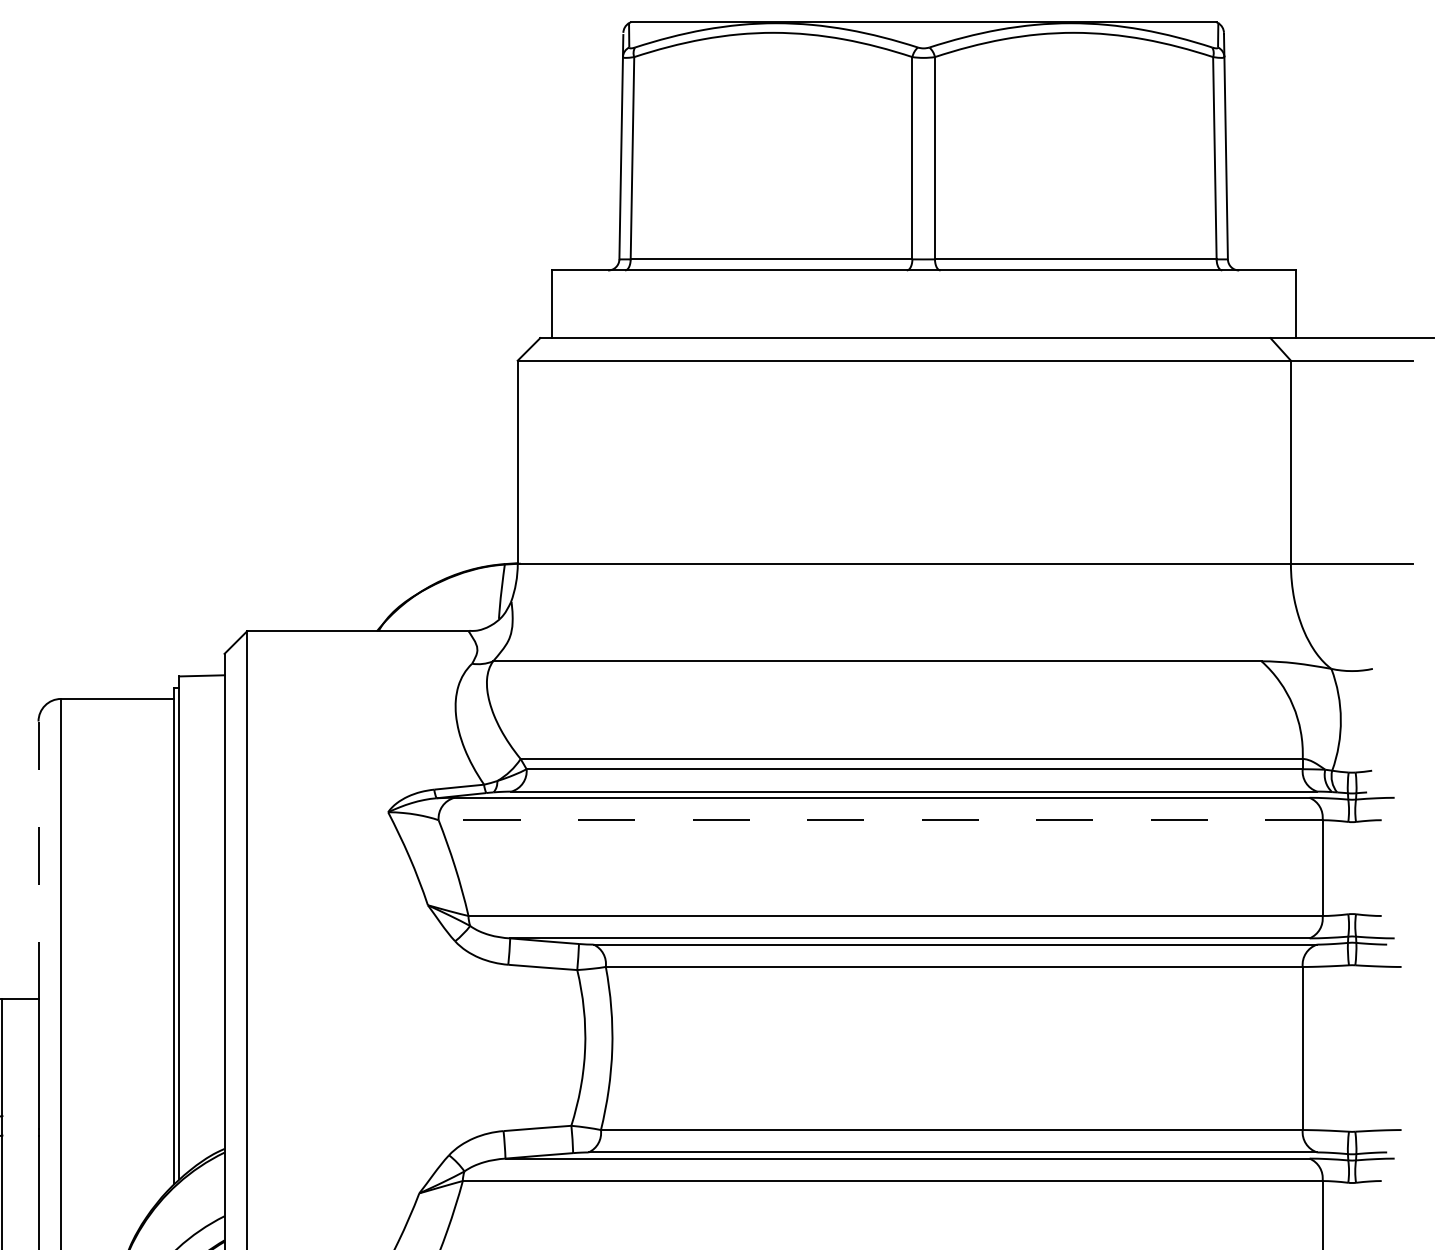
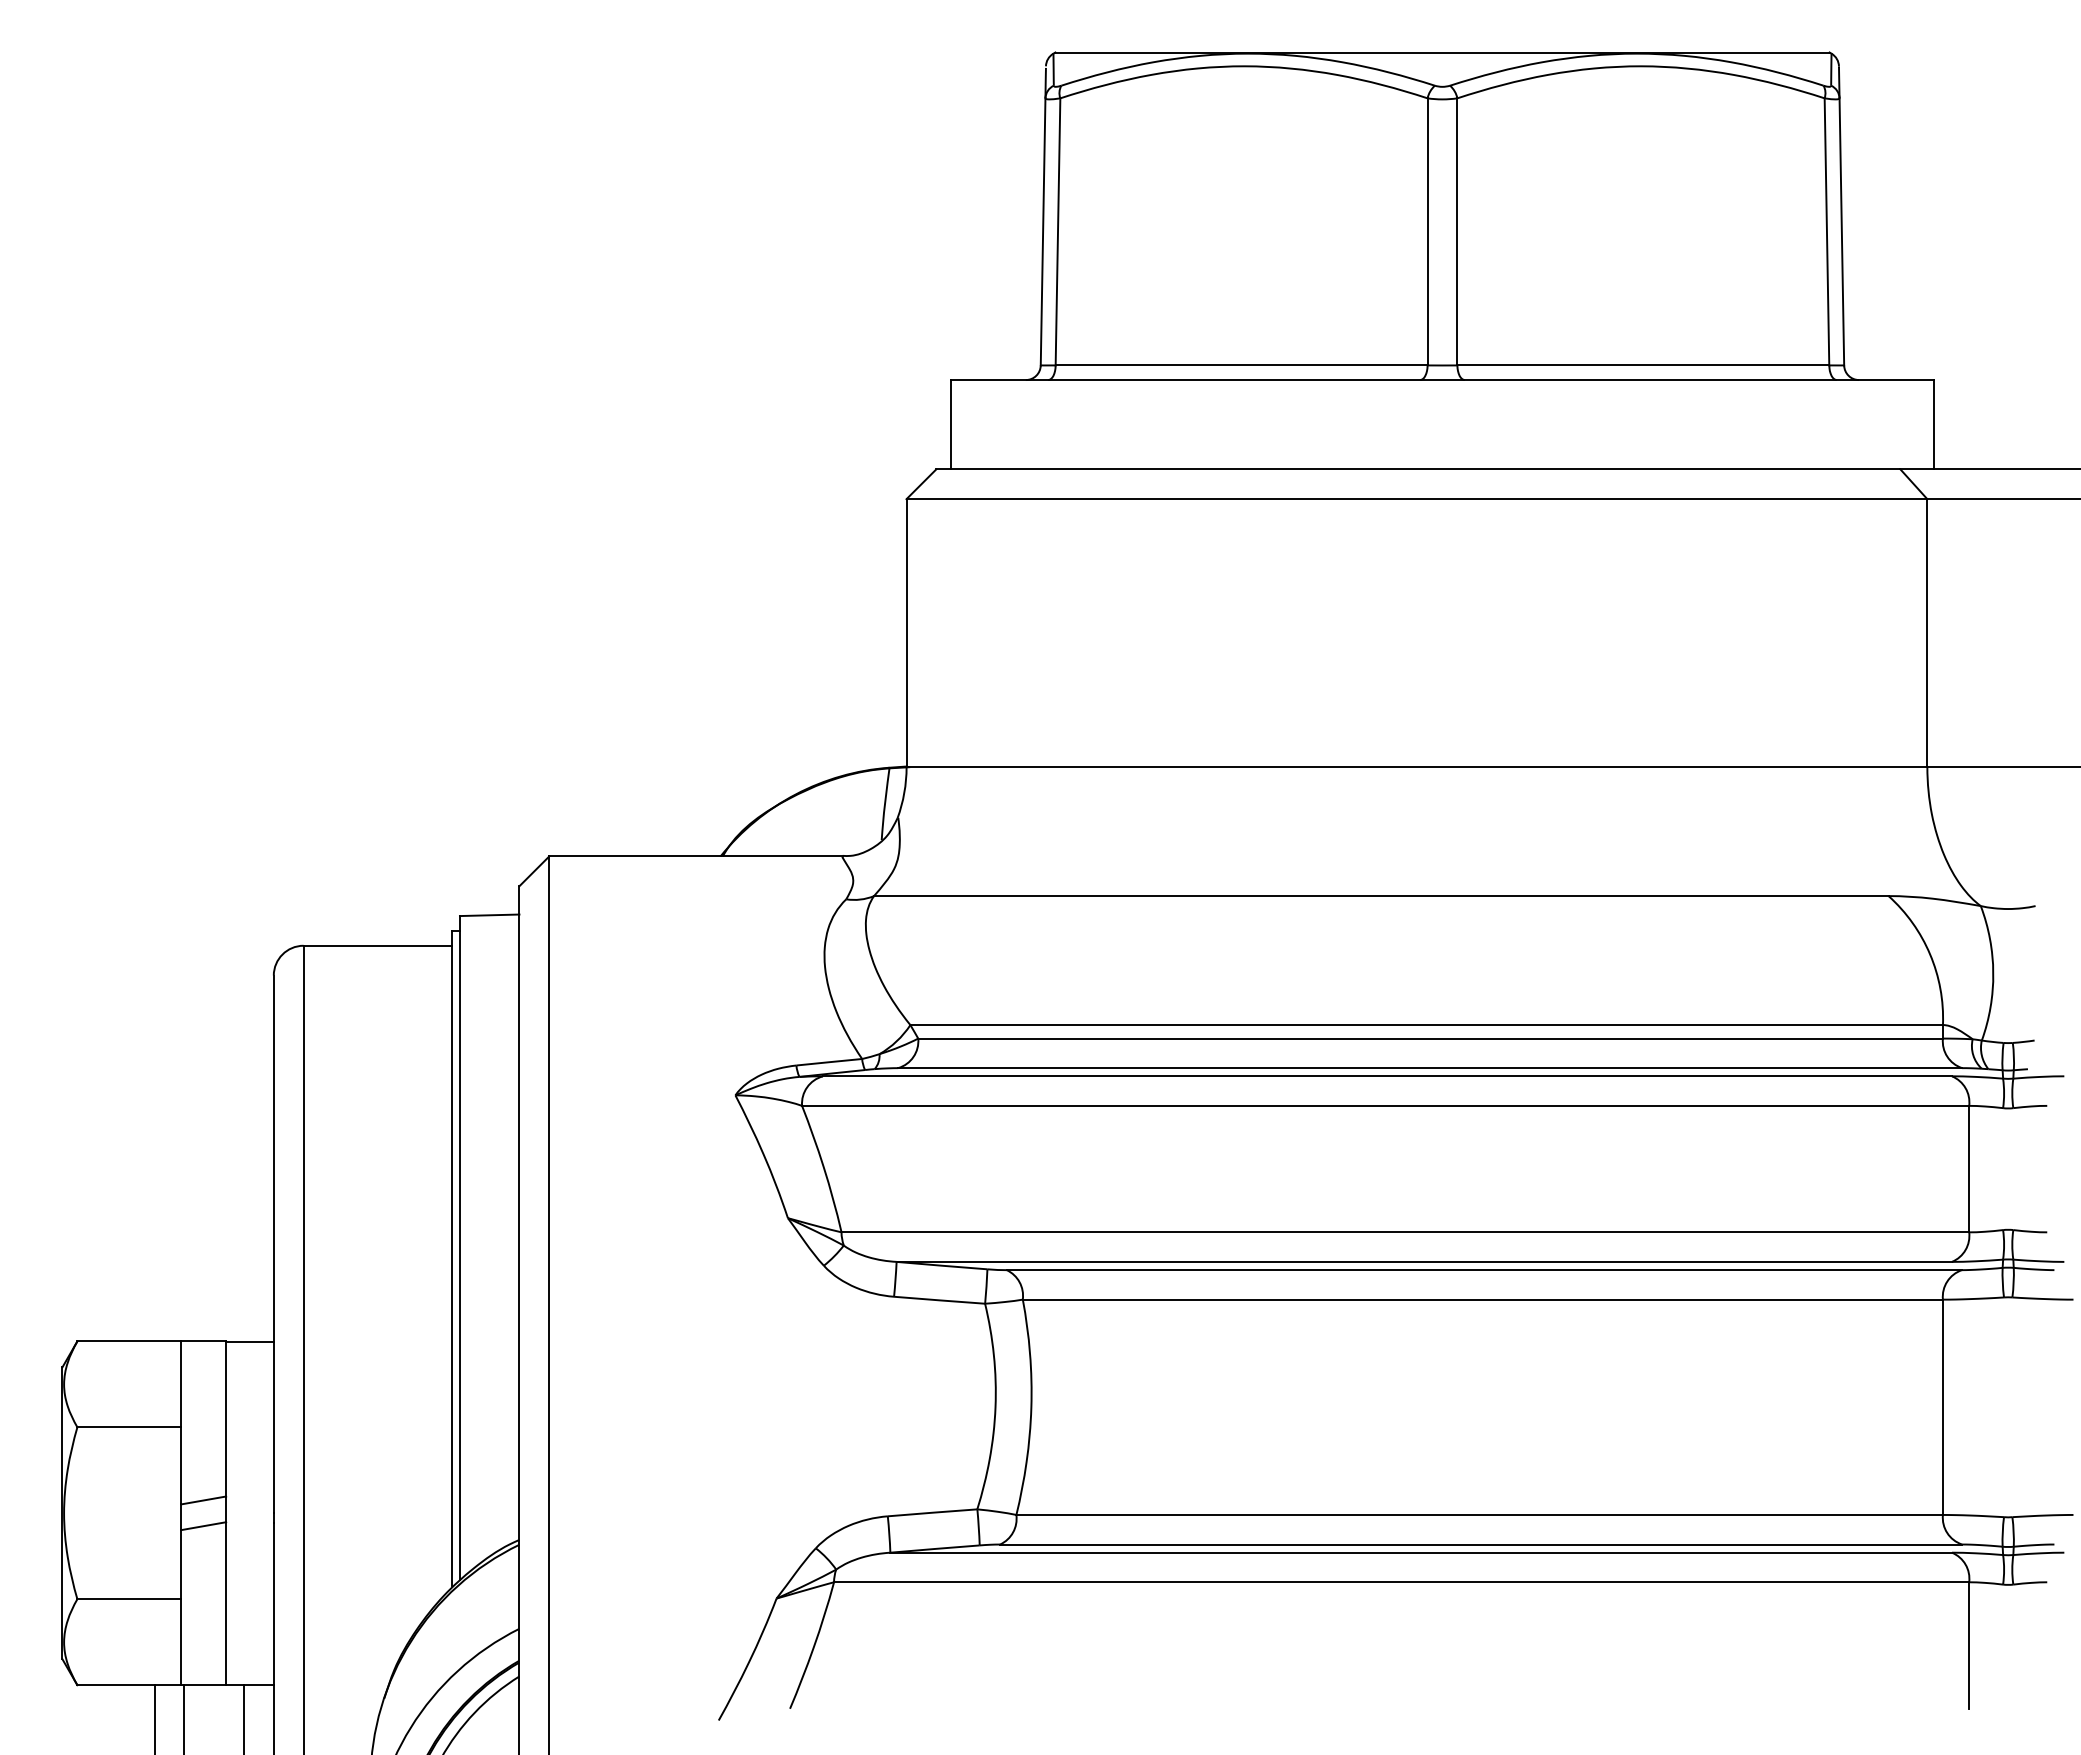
line: (880, 819) -> (1385, 1105), dashed -> solid
line: (38, 860) -> (273, 1158), dashed -> solid

